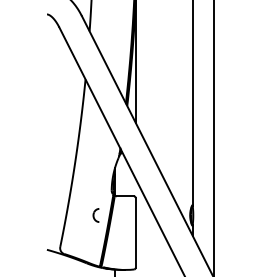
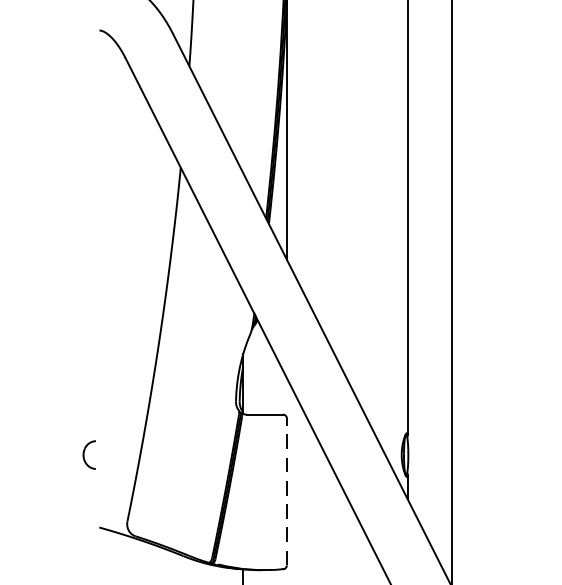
part: (95, 215) -> (87, 455), moved
line: (135, 232) -> (286, 491), solid -> dashed

